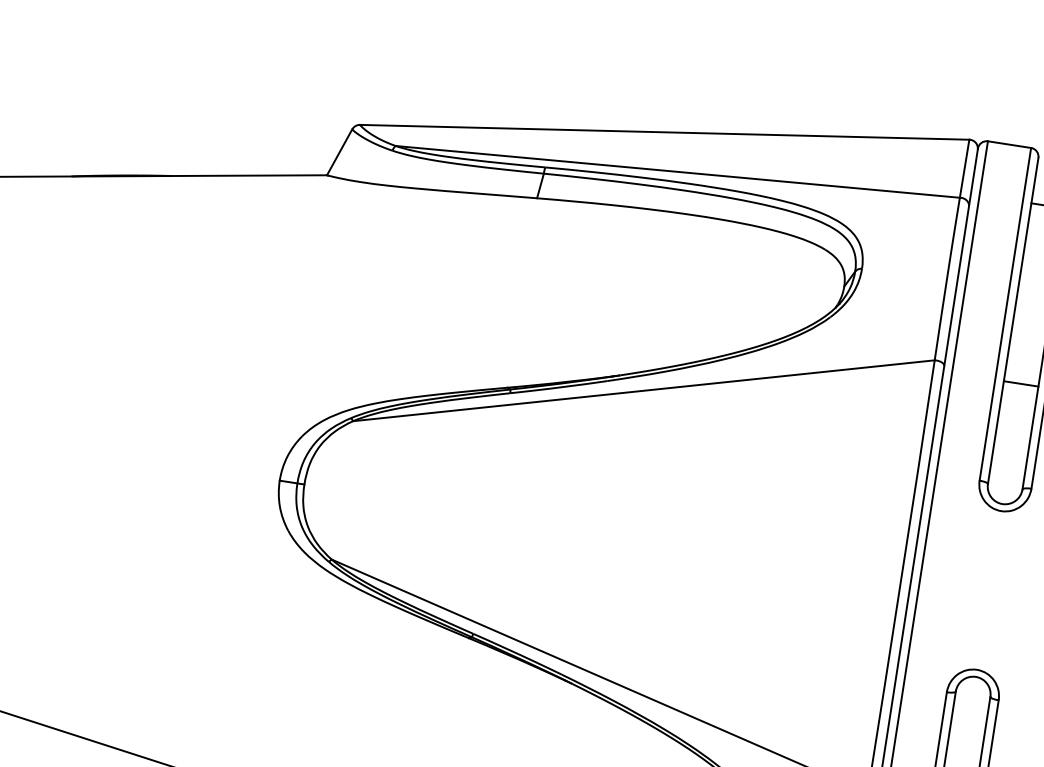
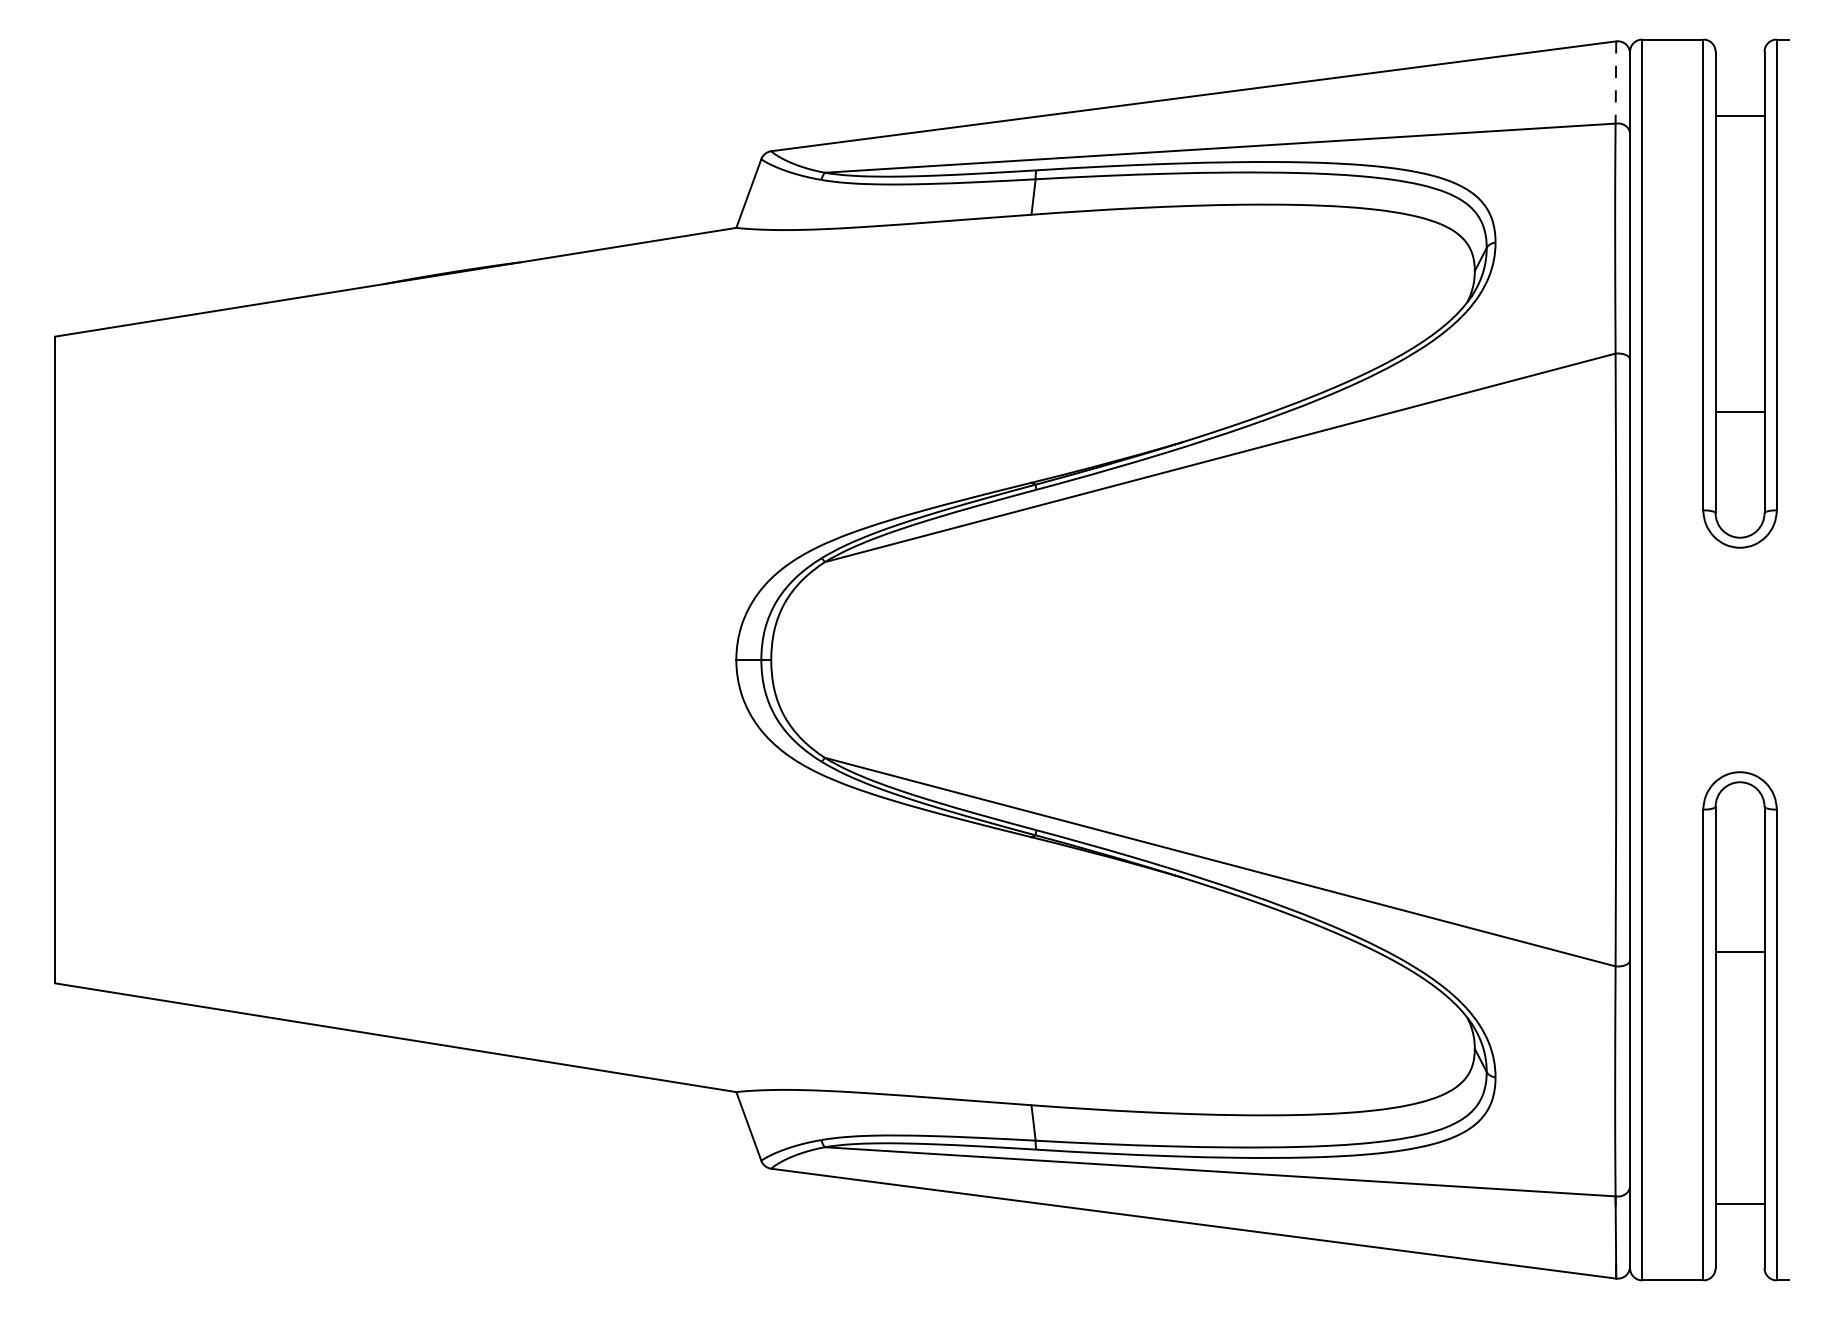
line: (964, 169) -> (1615, 83), solid -> dashed
line: (1020, 383) -> (1739, 411), moved

